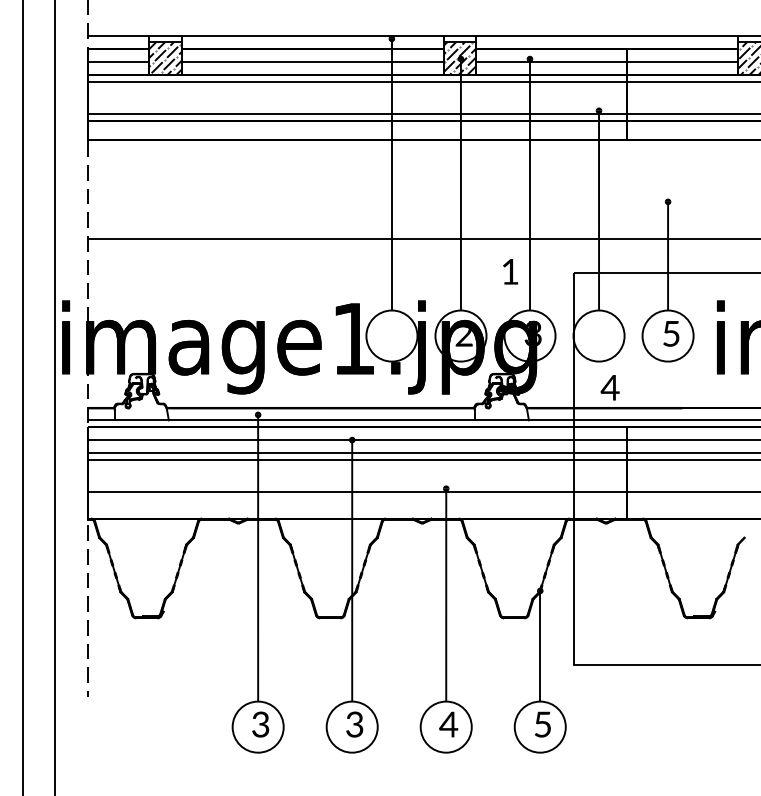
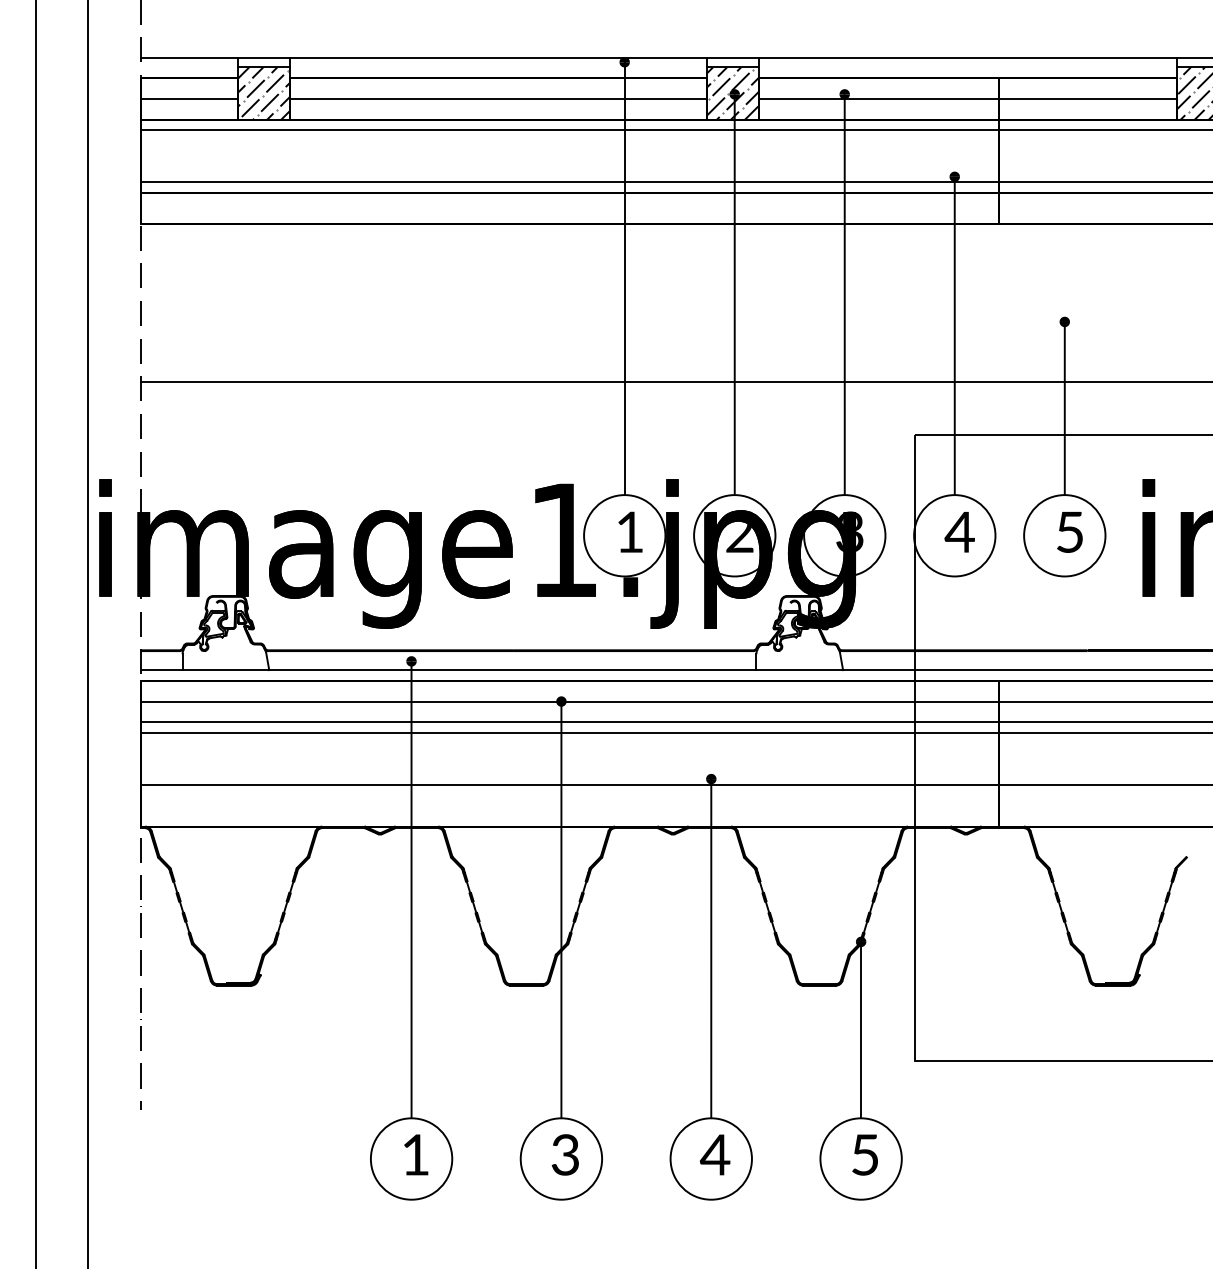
text: (510, 271) -> (630, 531), moved
text: (609, 387) -> (958, 531), moved
text: (260, 724) -> (415, 1154), 3 -> 1

